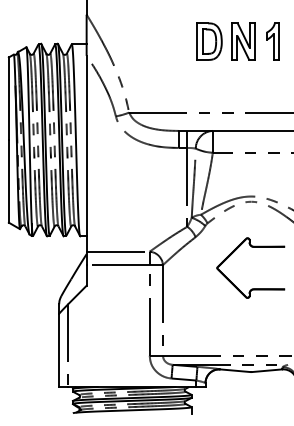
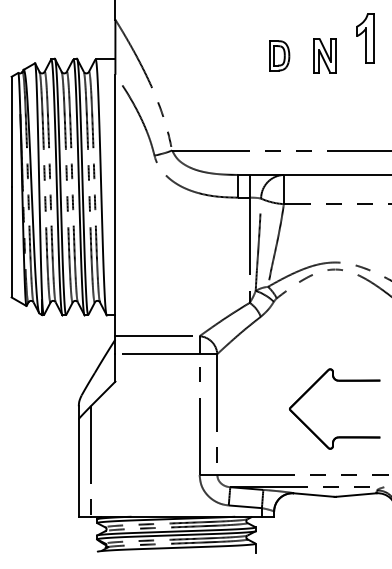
part: (209, 41) -> (279, 55), size x0.6
part: (243, 41) -> (324, 55), size x0.7
part: (273, 41) -> (365, 38), moved
part: (252, 247) -> (336, 381), moved

